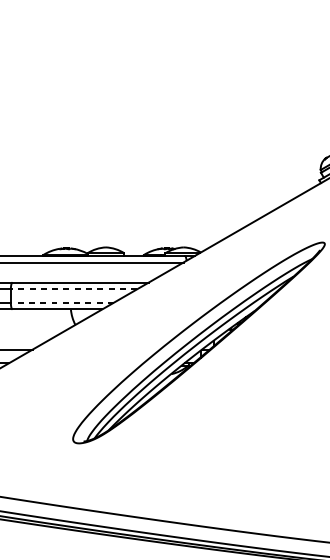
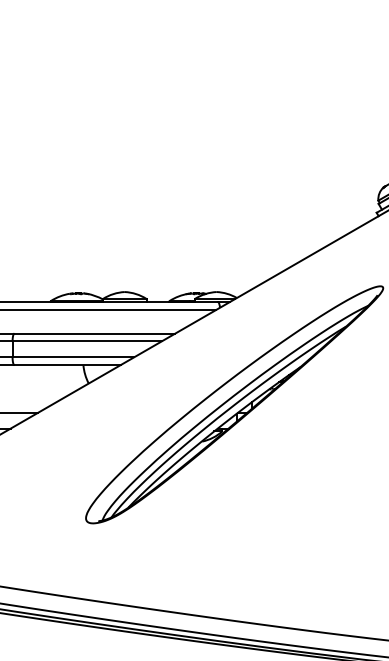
line: (74, 289) -> (87, 341), dashed -> solid
line: (62, 302) -> (73, 357), dashed -> solid

